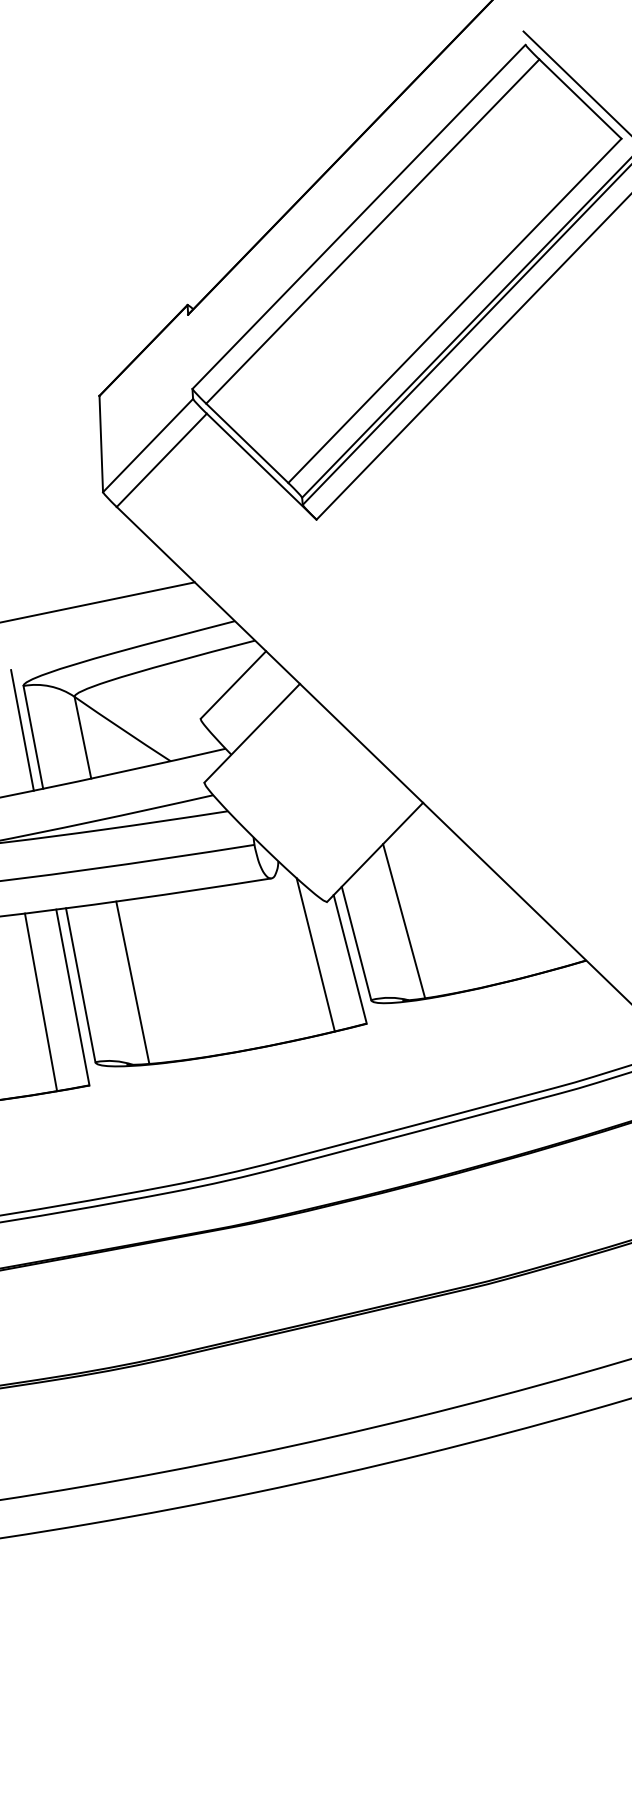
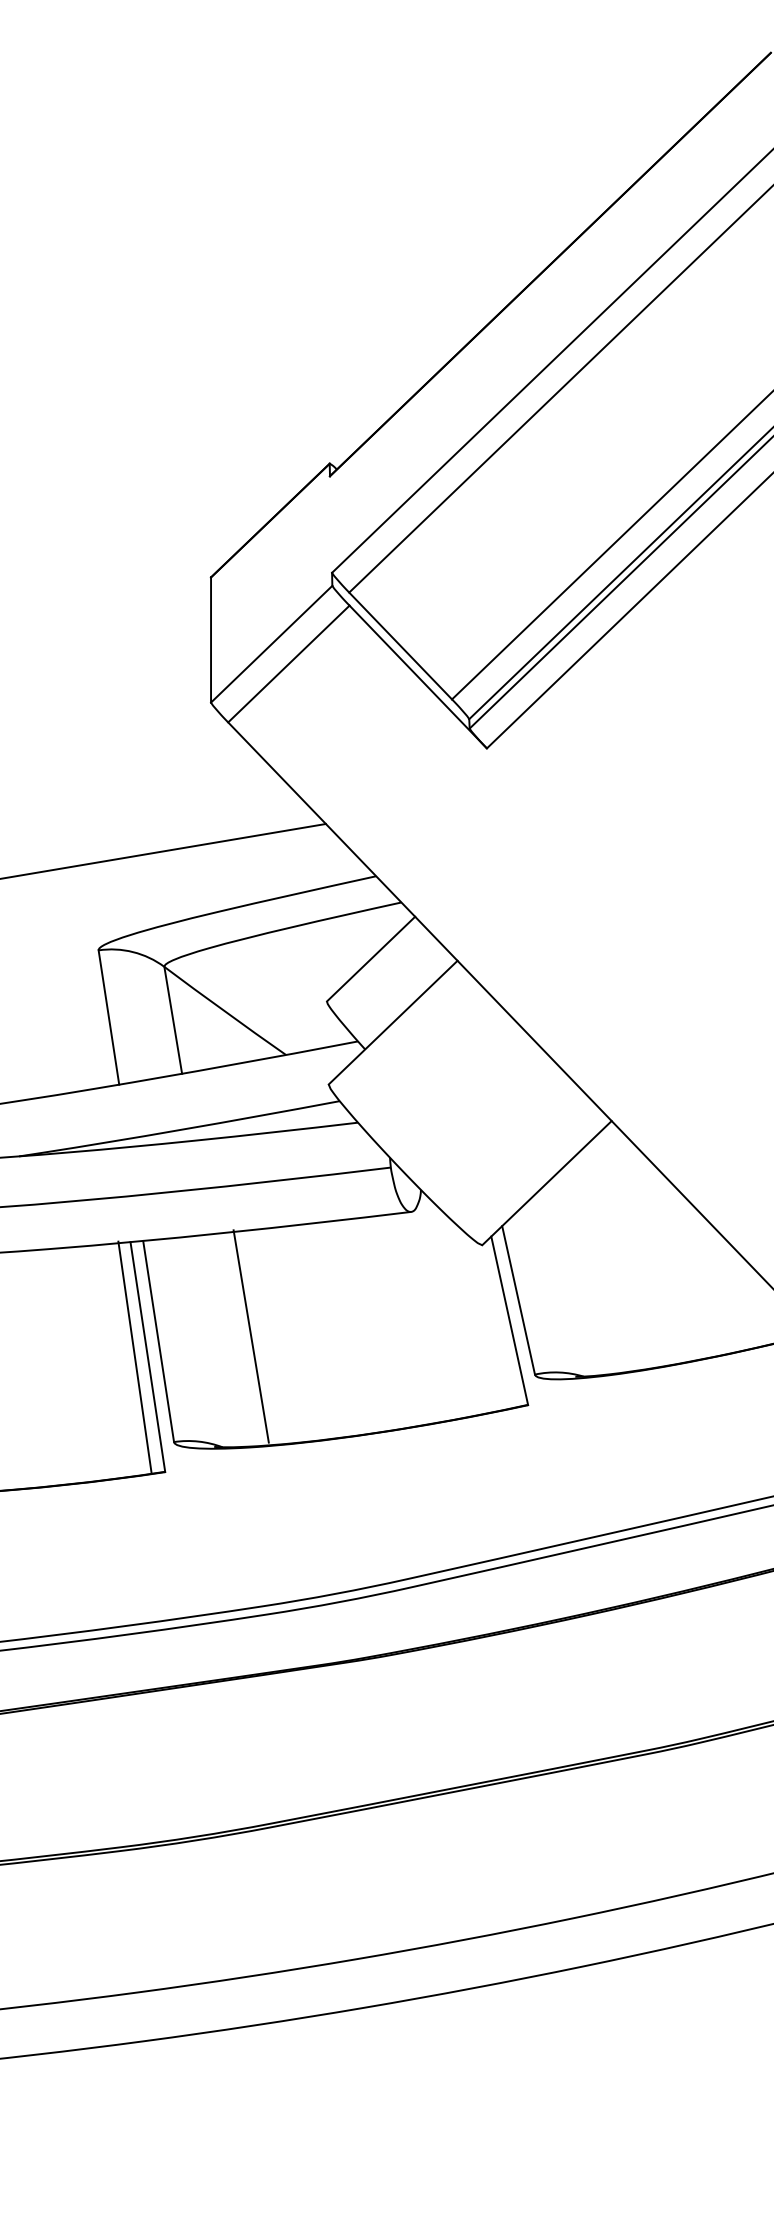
line: (22, 730) -> (95, 1008), removed
line: (404, 921) -> (581, 1274), removed
line: (315, 954) -> (464, 1312), removed
line: (132, 982) -> (250, 1336), moved
line: (40, 1002) -> (134, 1357), moved

